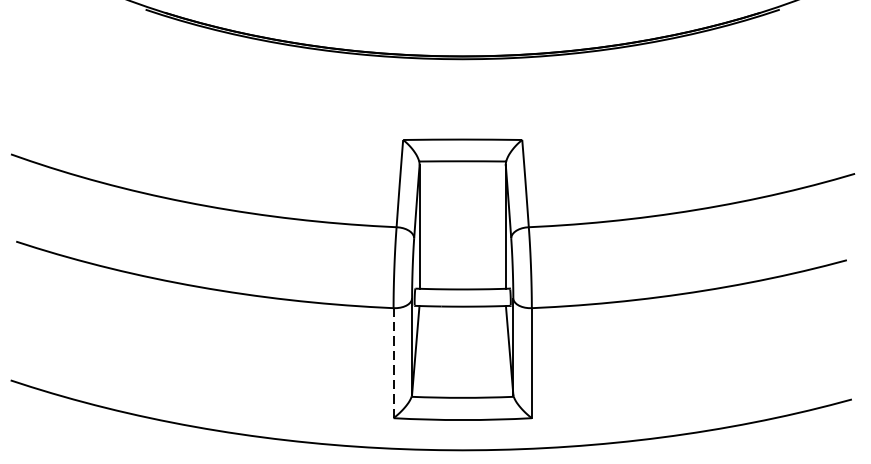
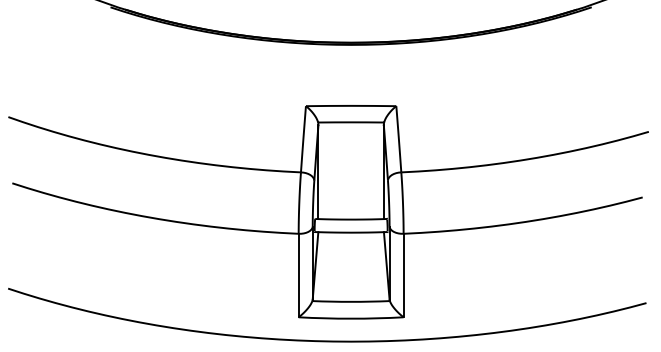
line: (393, 363) -> (298, 275), dashed -> solid

